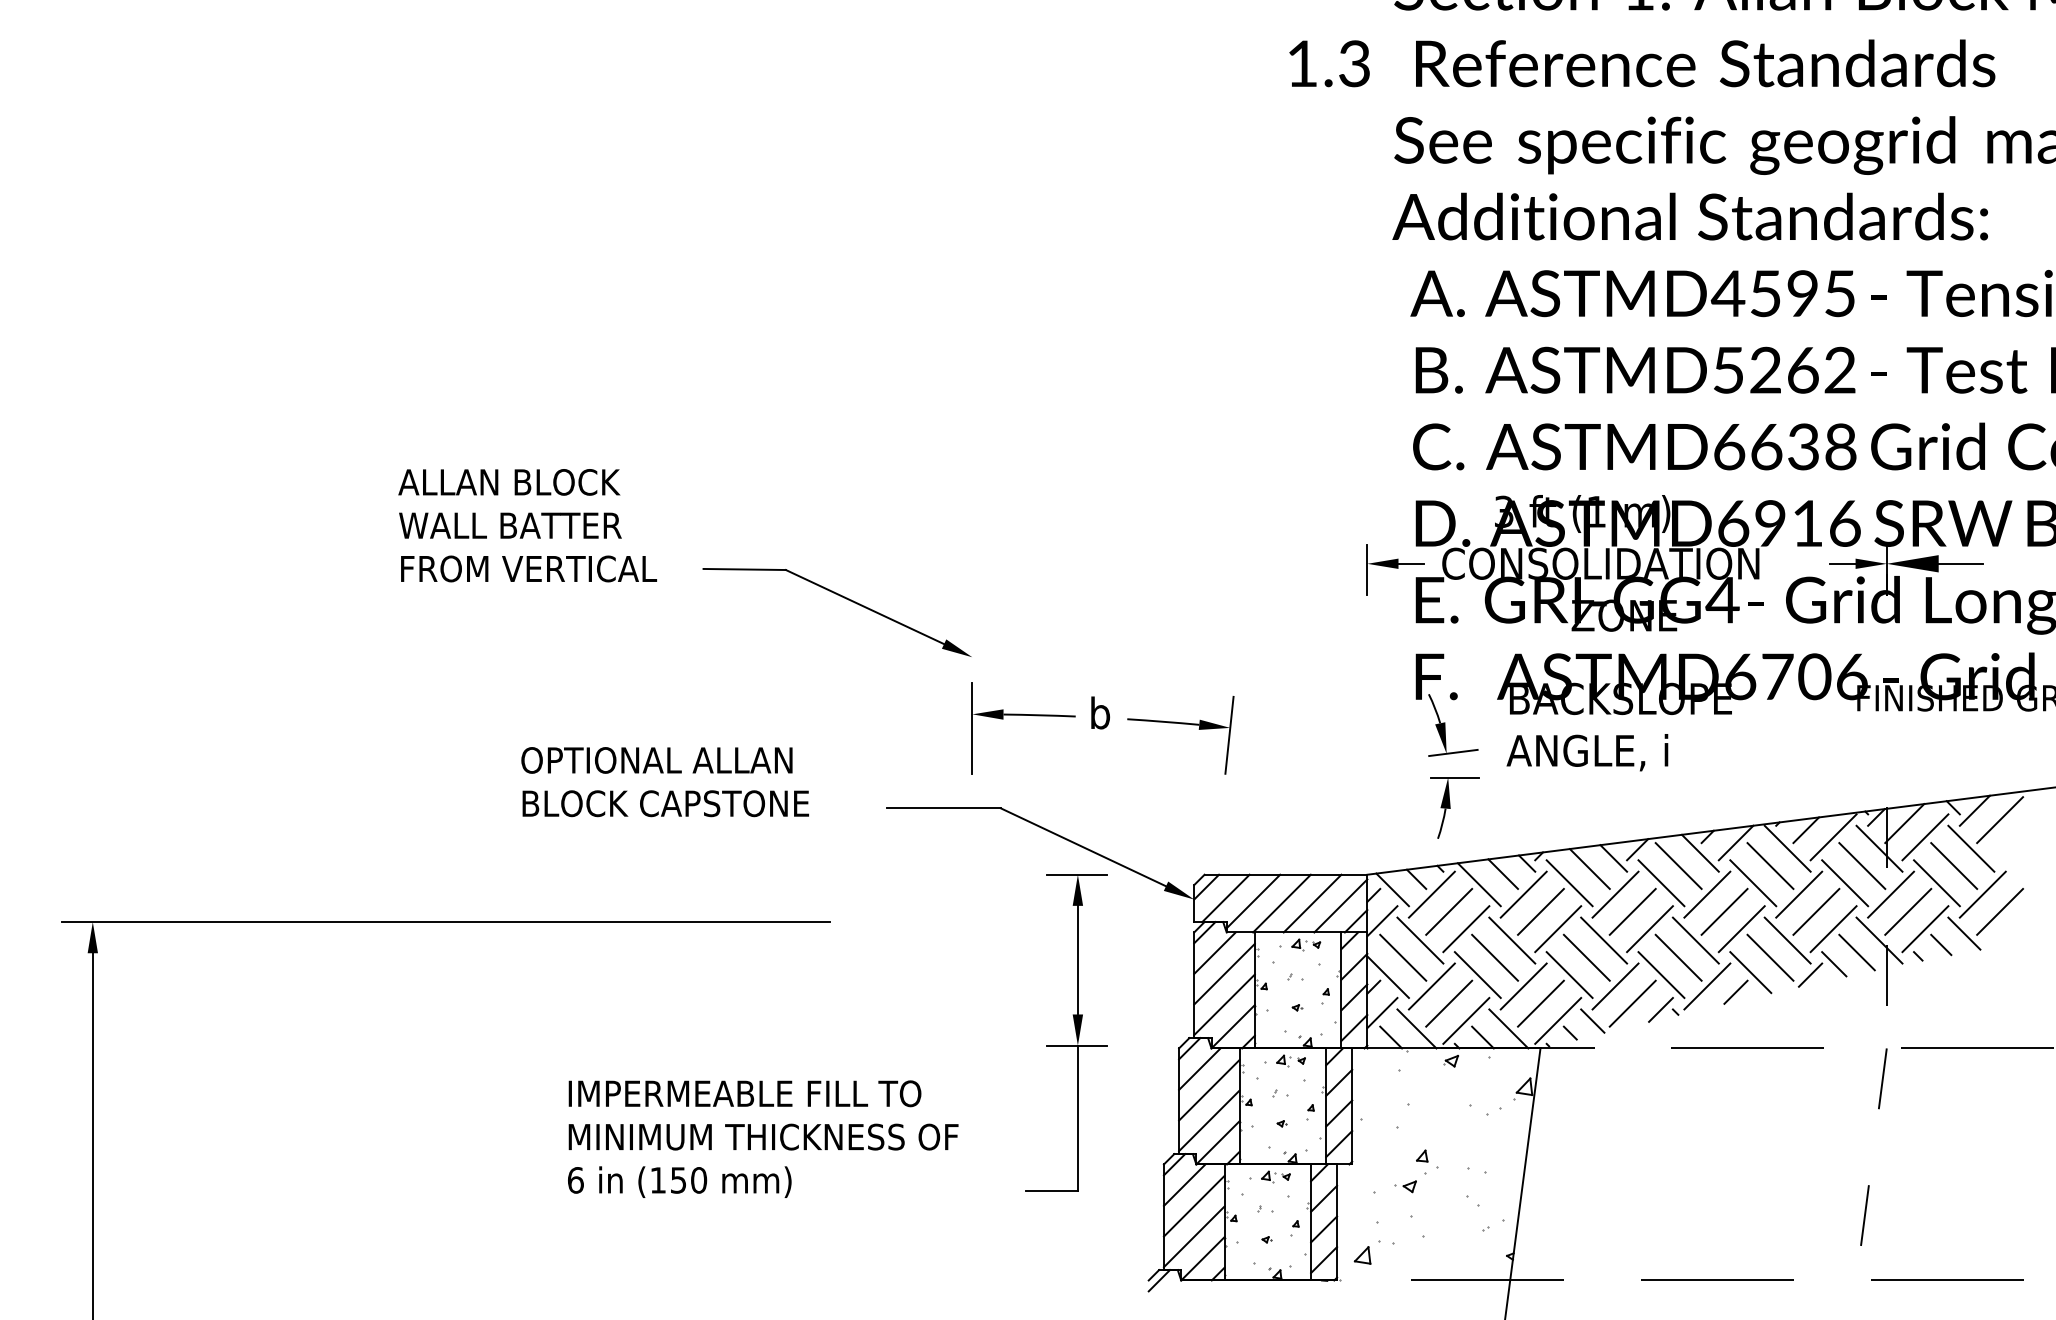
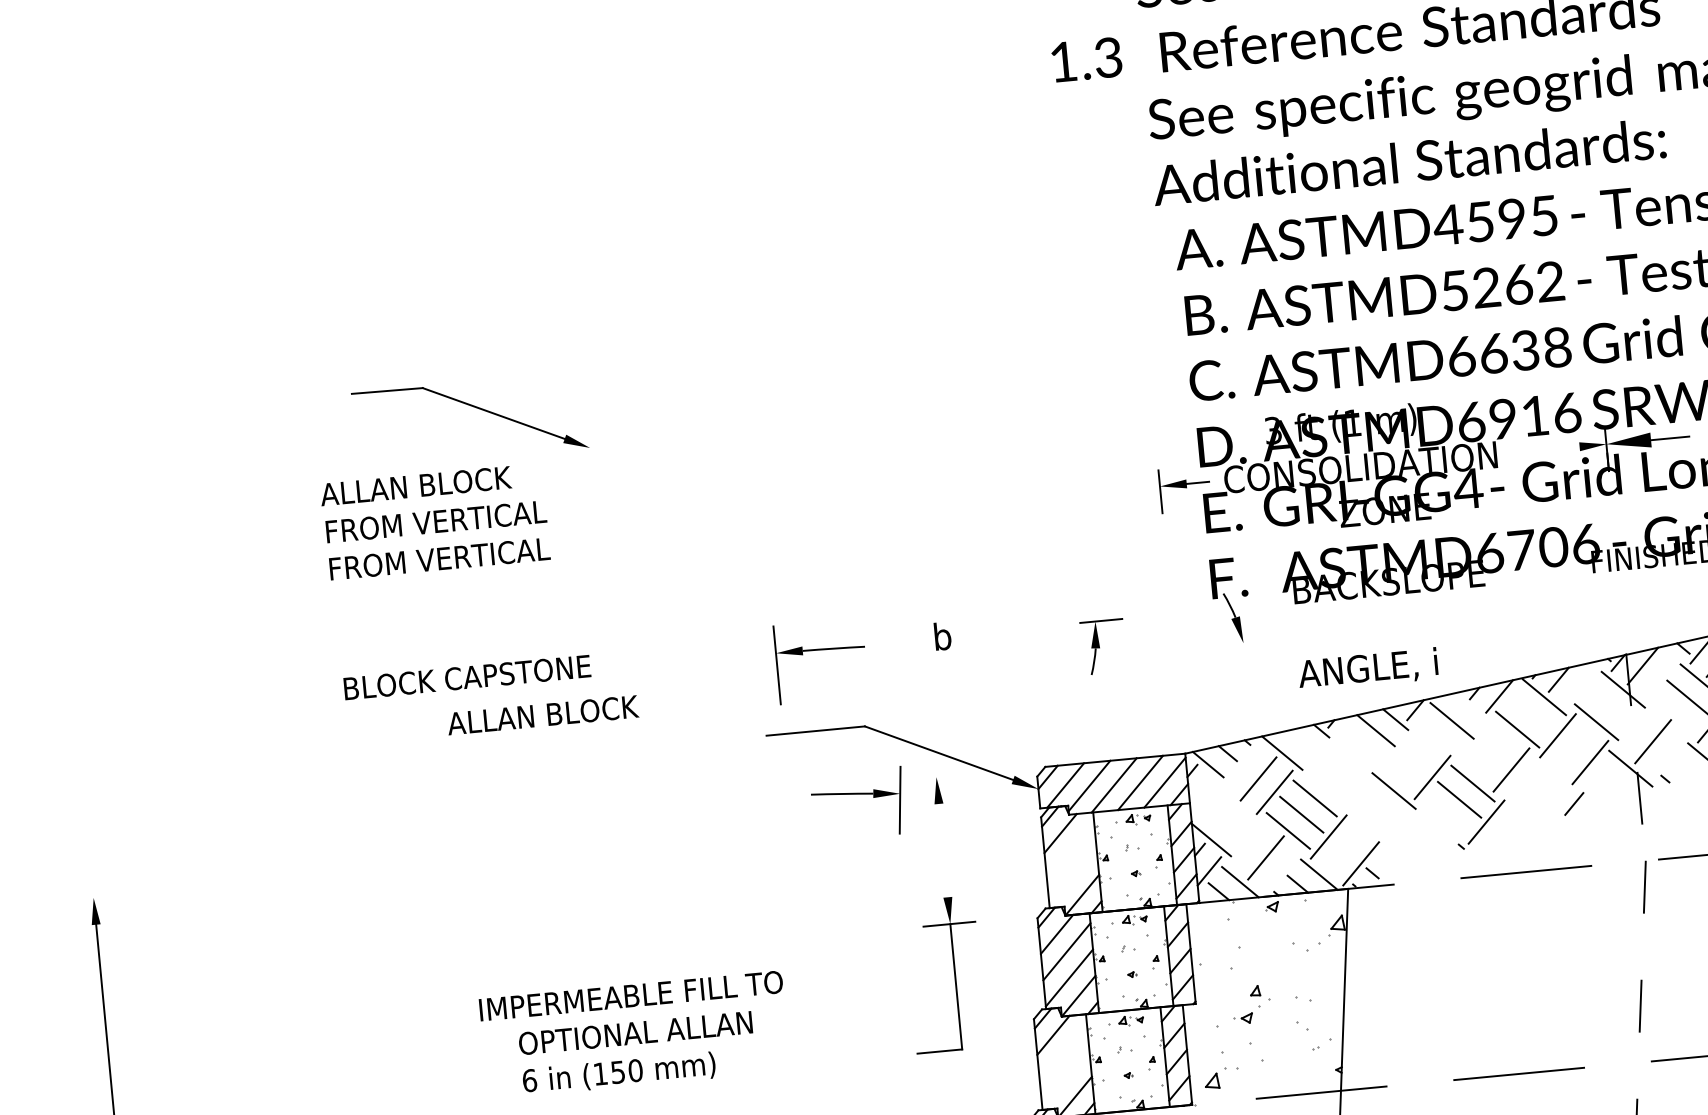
text: (528, 525) -> (435, 521), WALL BATTER -> FROM VERTICAL
line: (1842, 563) -> (1568, 447), removed
part: (841, 597) -> (472, 407), moved
part: (1023, 715) -> (820, 650), moved
part: (1181, 724) -> (858, 794), moved
line: (1453, 752) -> (1249, 641), removed
text: (1587, 752) -> (1368, 669), moved
text: (656, 760) -> (565, 713), OPTIONAL ALLAN -> ALLAN BLOCK
text: (665, 803) -> (467, 677), moved
part: (1454, 807) -> (1103, 646), moved
line: (1833, 837) -> (1582, 683), removed
line: (1925, 837) -> (1661, 676), removed
line: (1699, 852) -> (1468, 707), removed
line: (1770, 865) -> (1530, 712), removed
line: (1862, 865) -> (1610, 705), removed
line: (1503, 873) -> (1302, 741), removed
line: (1076, 874) -> (935, 777), removed
line: (1569, 883) -> (1359, 744), removed
line: (1661, 883) -> (1438, 737), removed
line: (1936, 883) -> (1675, 714), removed
line: (1431, 894) -> (1241, 765), removed
line: (1523, 894) -> (1321, 757), removed
line: (1615, 894) -> (1400, 750), removed
line: (1707, 894) -> (1479, 743), removed
line: (1890, 894) -> (1636, 728), removed
line: (1540, 911) -> (1337, 771), removed
line: (1632, 911) -> (1416, 763), removed
line: (1724, 911) -> (1495, 756), removed
line: (1816, 911) -> (1574, 748), removed
line: (1382, 921) -> (1202, 792), removed
line: (445, 922) -> (396, 869), removed
line: (1558, 929) -> (1353, 785), removed
line: (1925, 929) -> (1669, 755), removed
line: (1420, 940) -> (1236, 805), removed
line: (1787, 940) -> (1551, 776), removed
line: (1941, 944) -> (1684, 767), removed
line: (1856, 952) -> (1611, 780), removed
line: (1403, 957) -> (1223, 821), removed
line: (1586, 957) -> (1380, 807), removed
line: (1770, 957) -> (1538, 792), removed
line: (1077, 959) -> (943, 850), removed
line: (1834, 964) -> (1594, 792), removed
line: (1750, 972) -> (1522, 806), removed
line: (1224, 973) -> (1070, 850), removed
line: (1569, 974) -> (1367, 823), removed
line: (1661, 974) -> (1446, 815), removed
line: (1431, 986) -> (1249, 844), removed
line: (1615, 986) -> (1407, 829), removed
line: (1735, 991) -> (1511, 824), removed
line: (1540, 1003) -> (1344, 850), removed
line: (1632, 1003) -> (1423, 842), removed
line: (1224, 1004) -> (1073, 876), removed
line: (1660, 1009) -> (1448, 845), removed
line: (1466, 1020) -> (1282, 870), removed
line: (1592, 1020) -> (1390, 860), removed
text: (744, 1093) -> (630, 995), moved
text: (762, 1136) -> (686, 1027), MINIMUM THICKNESS OF -> OPTIONAL ALLAN
line: (1193, 1205) -> (1062, 1052), removed
line: (1193, 1236) -> (1065, 1078), removed

